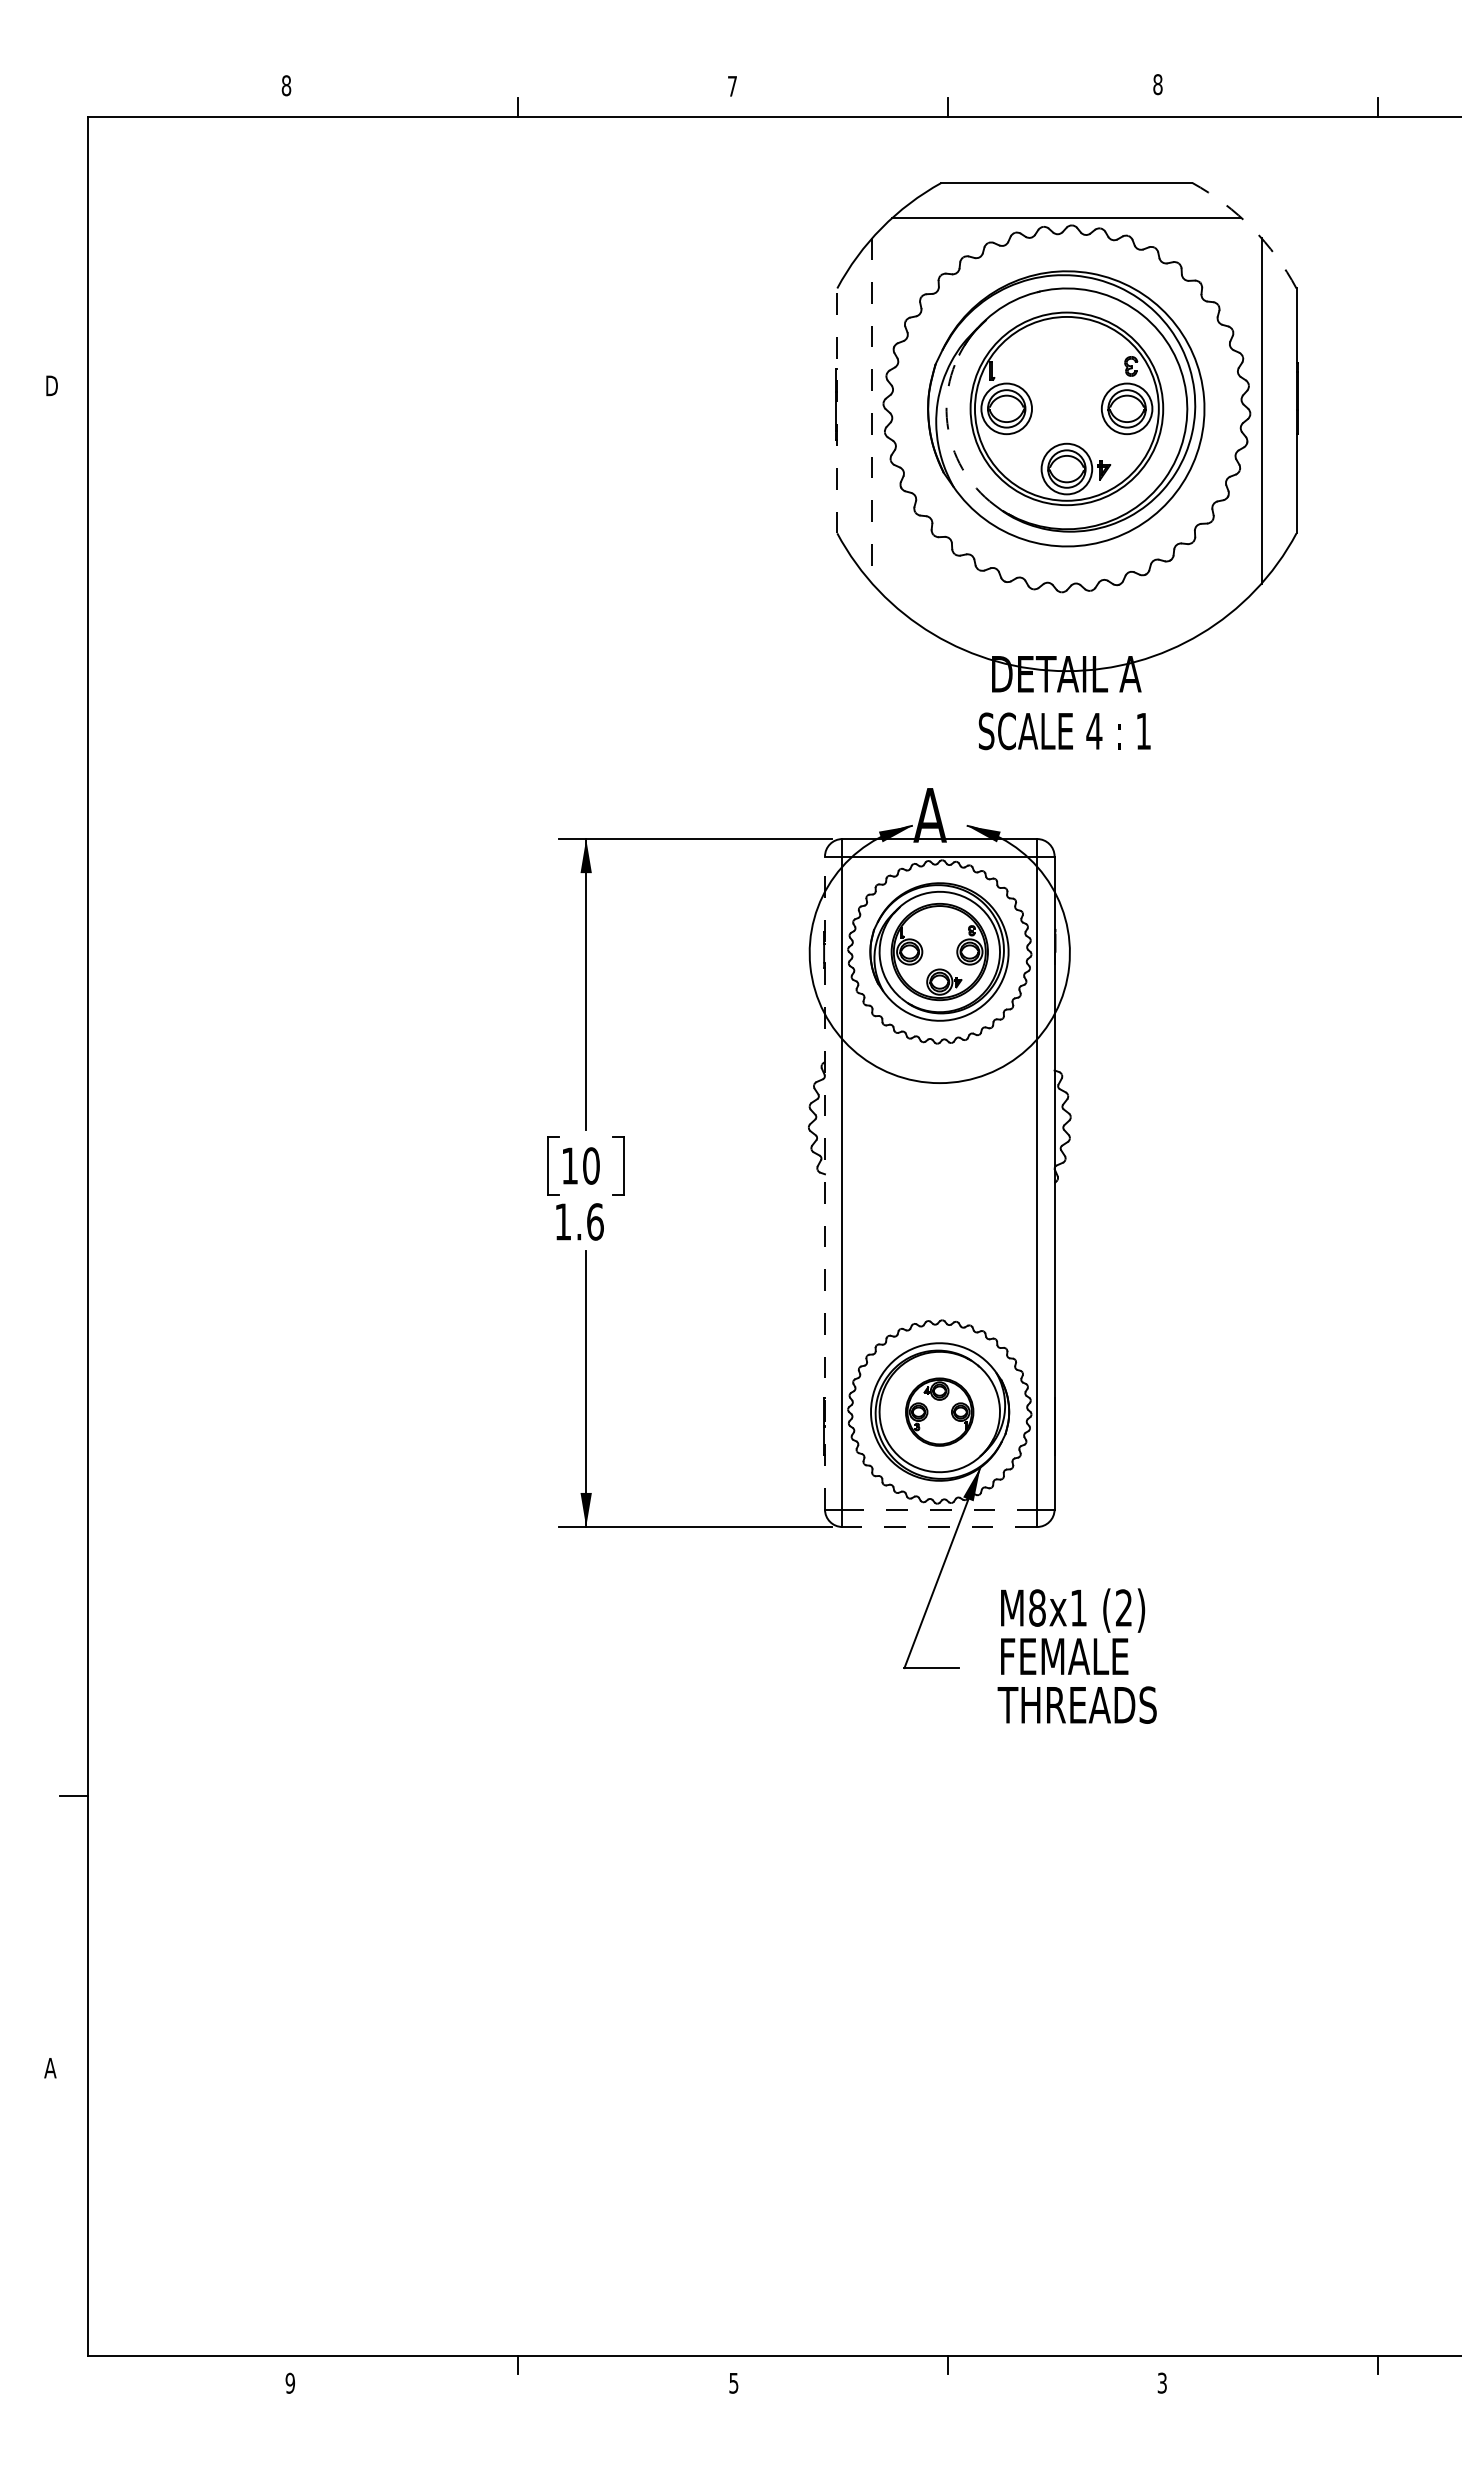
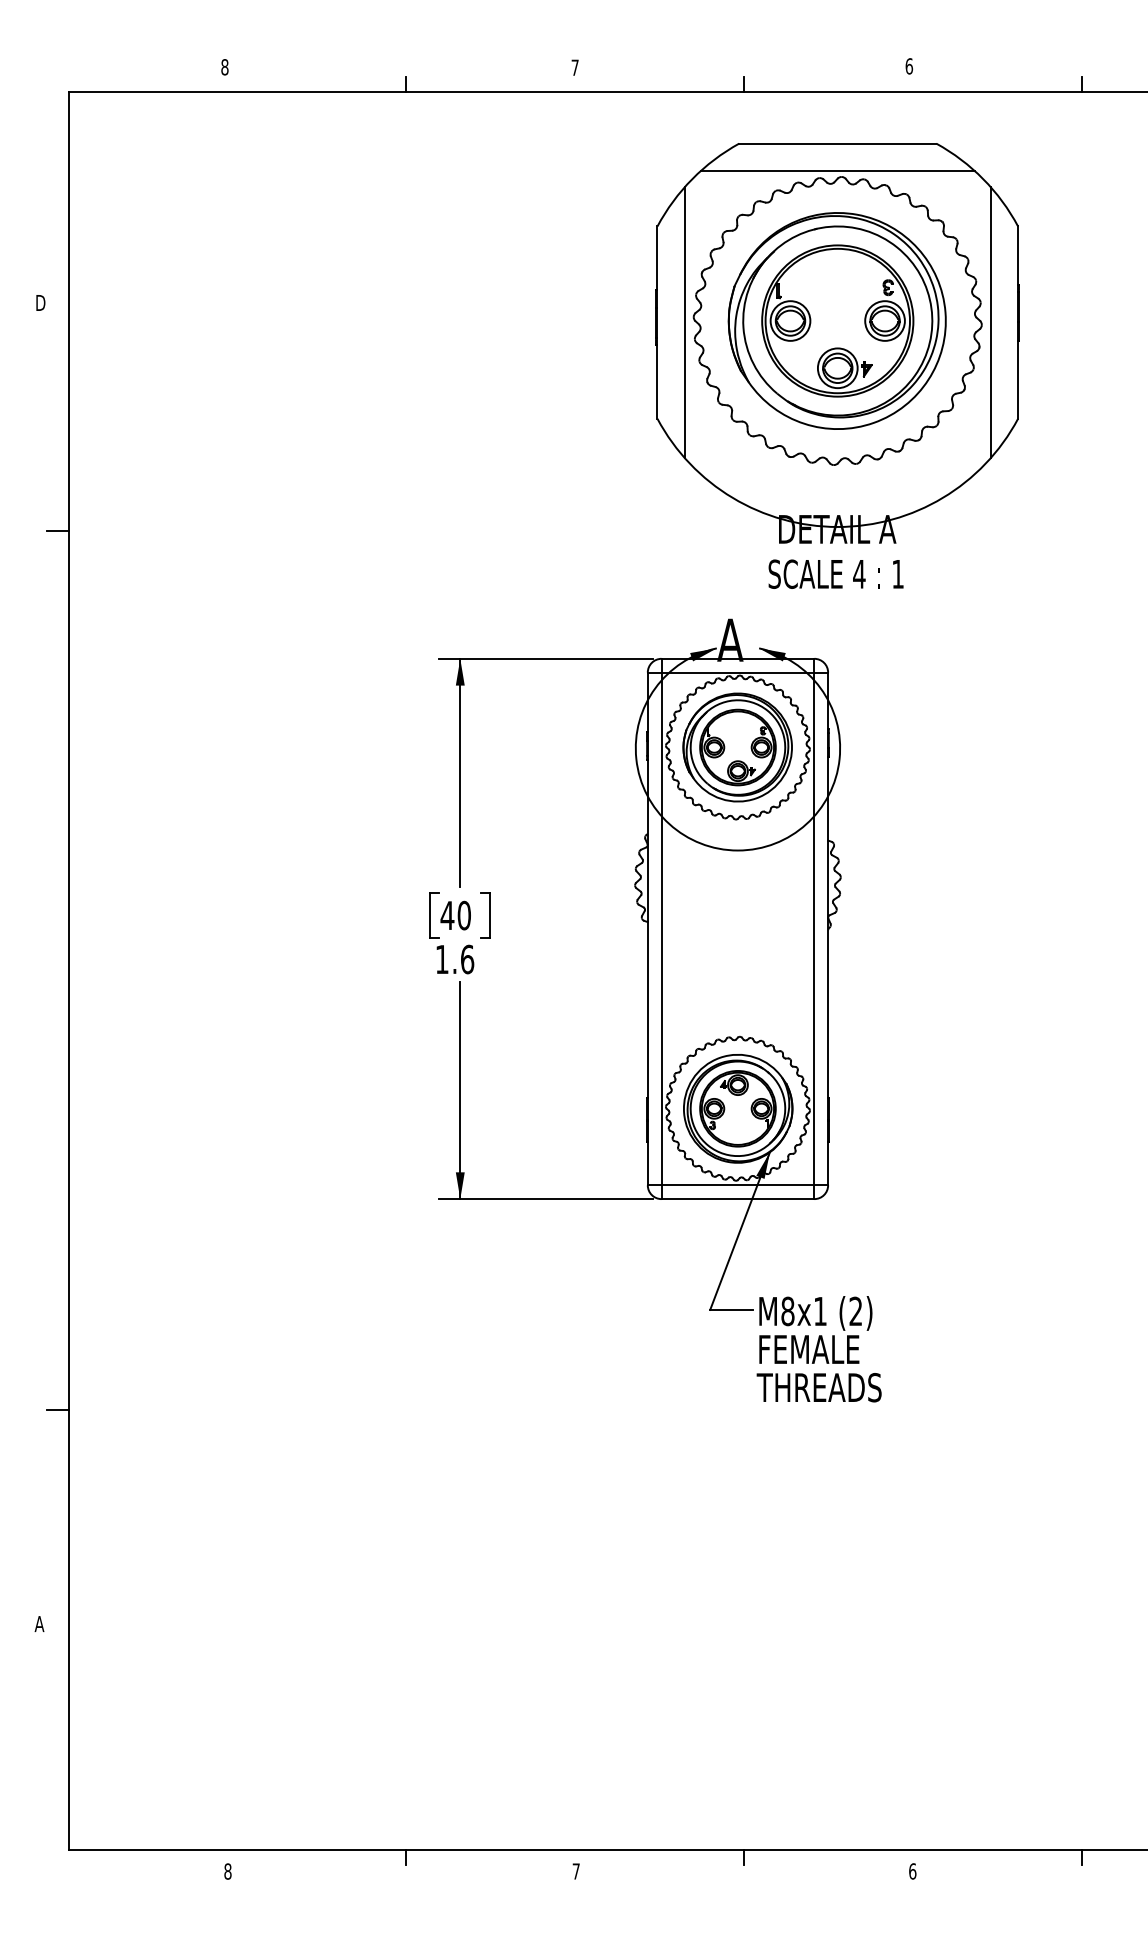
text: (1157, 84) -> (908, 66), 8 -> 6
arc: (1252, 228) -> (983, 179), dashed -> solid
line: (837, 410) -> (657, 322), dashed -> solid
line: (872, 410) -> (685, 322), dashed -> solid
arc: (946, 417) -> (743, 327), dashed -> solid
line: (73, 676) -> (57, 531), added
text: (569, 1165) -> (447, 915), 10 -> 40
line: (825, 1183) -> (648, 929), dashed -> solid
part: (939, 1412) -> (737, 1109), size x1.43
line: (940, 1509) -> (738, 1185), dashed -> solid
line: (939, 1527) -> (737, 1199), dashed -> solid
text: (1076, 1655) -> (818, 1348), moved
text: (1162, 2382) -> (912, 1870), 3 -> 6
text: (290, 2383) -> (228, 1871), 9 -> 8
text: (733, 2383) -> (575, 1871), 5 -> 7

